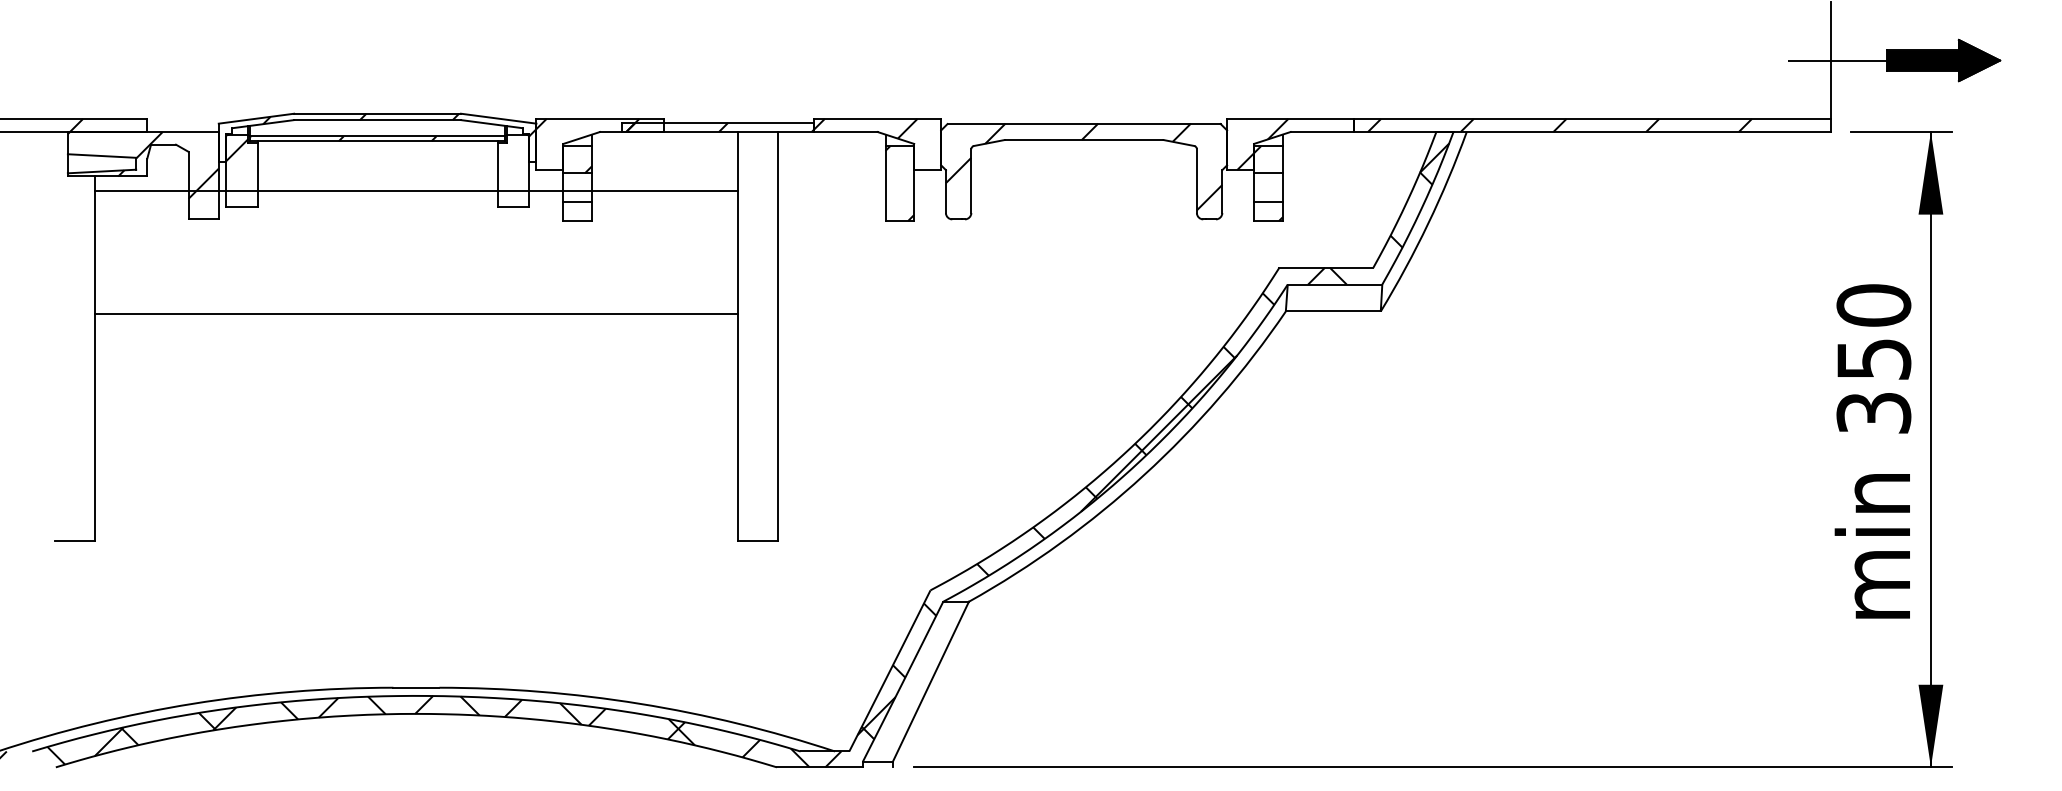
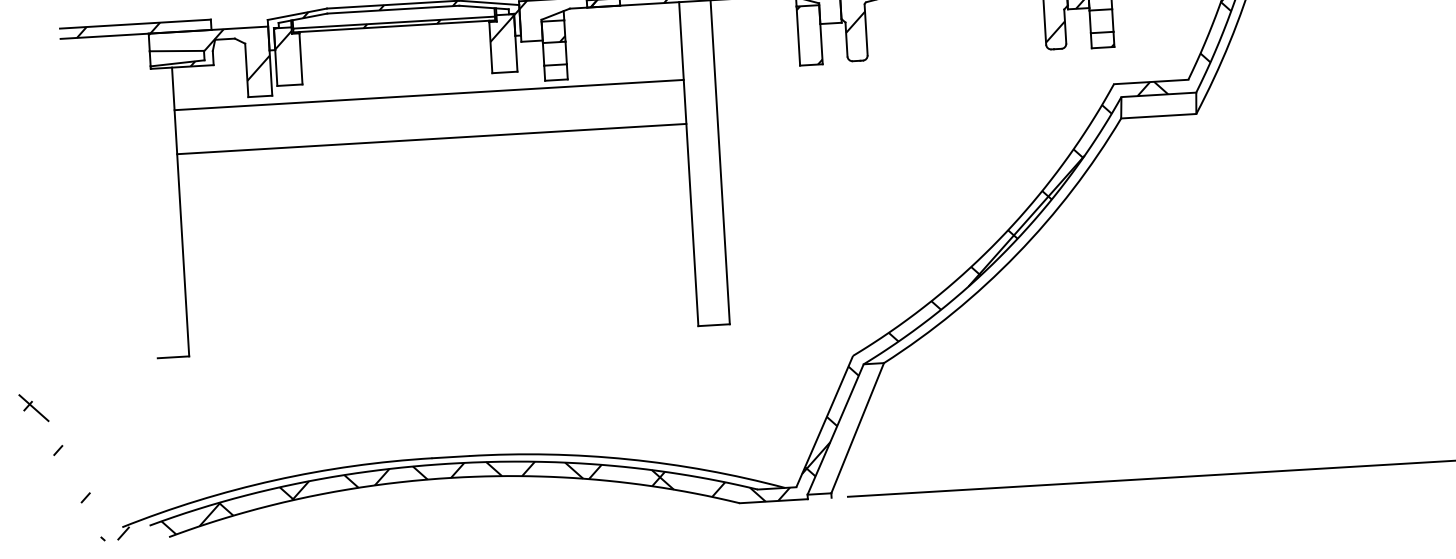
hatch: (513, 152) -> (502, 28), added
line: (416, 191) -> (429, 95), moved
line: (416, 313) -> (431, 138), moved

